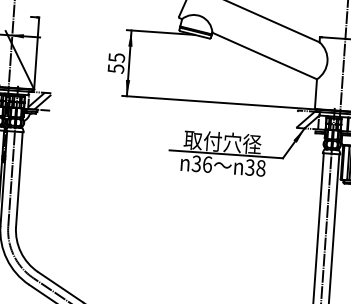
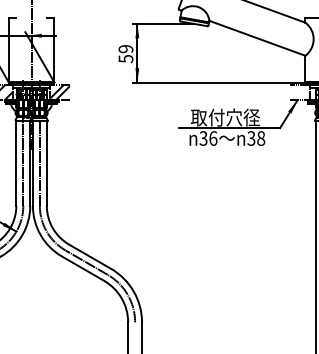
text: (116, 58) -> (125, 49), 55 -> 59
hatch: (307, 119) -> (299, 92), removed

